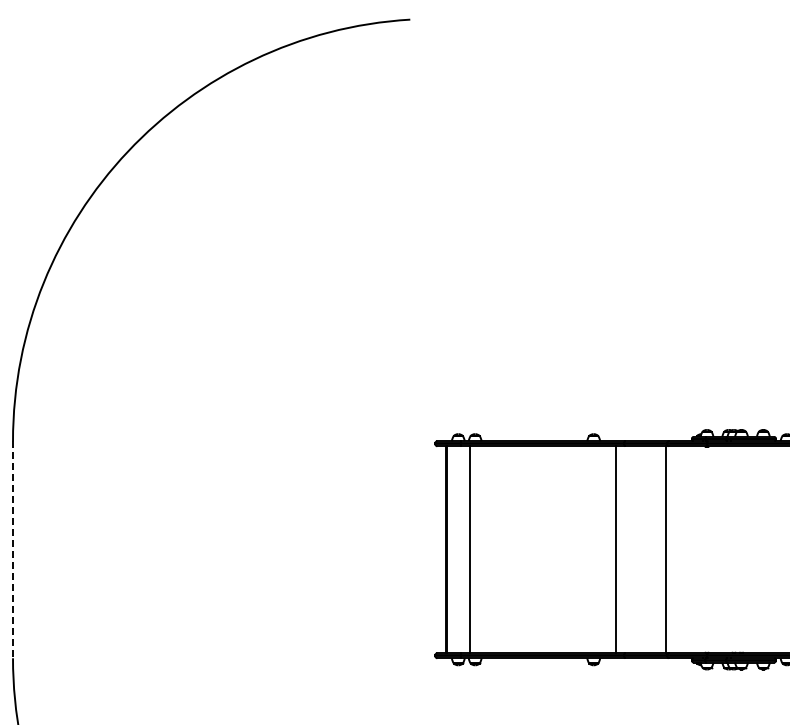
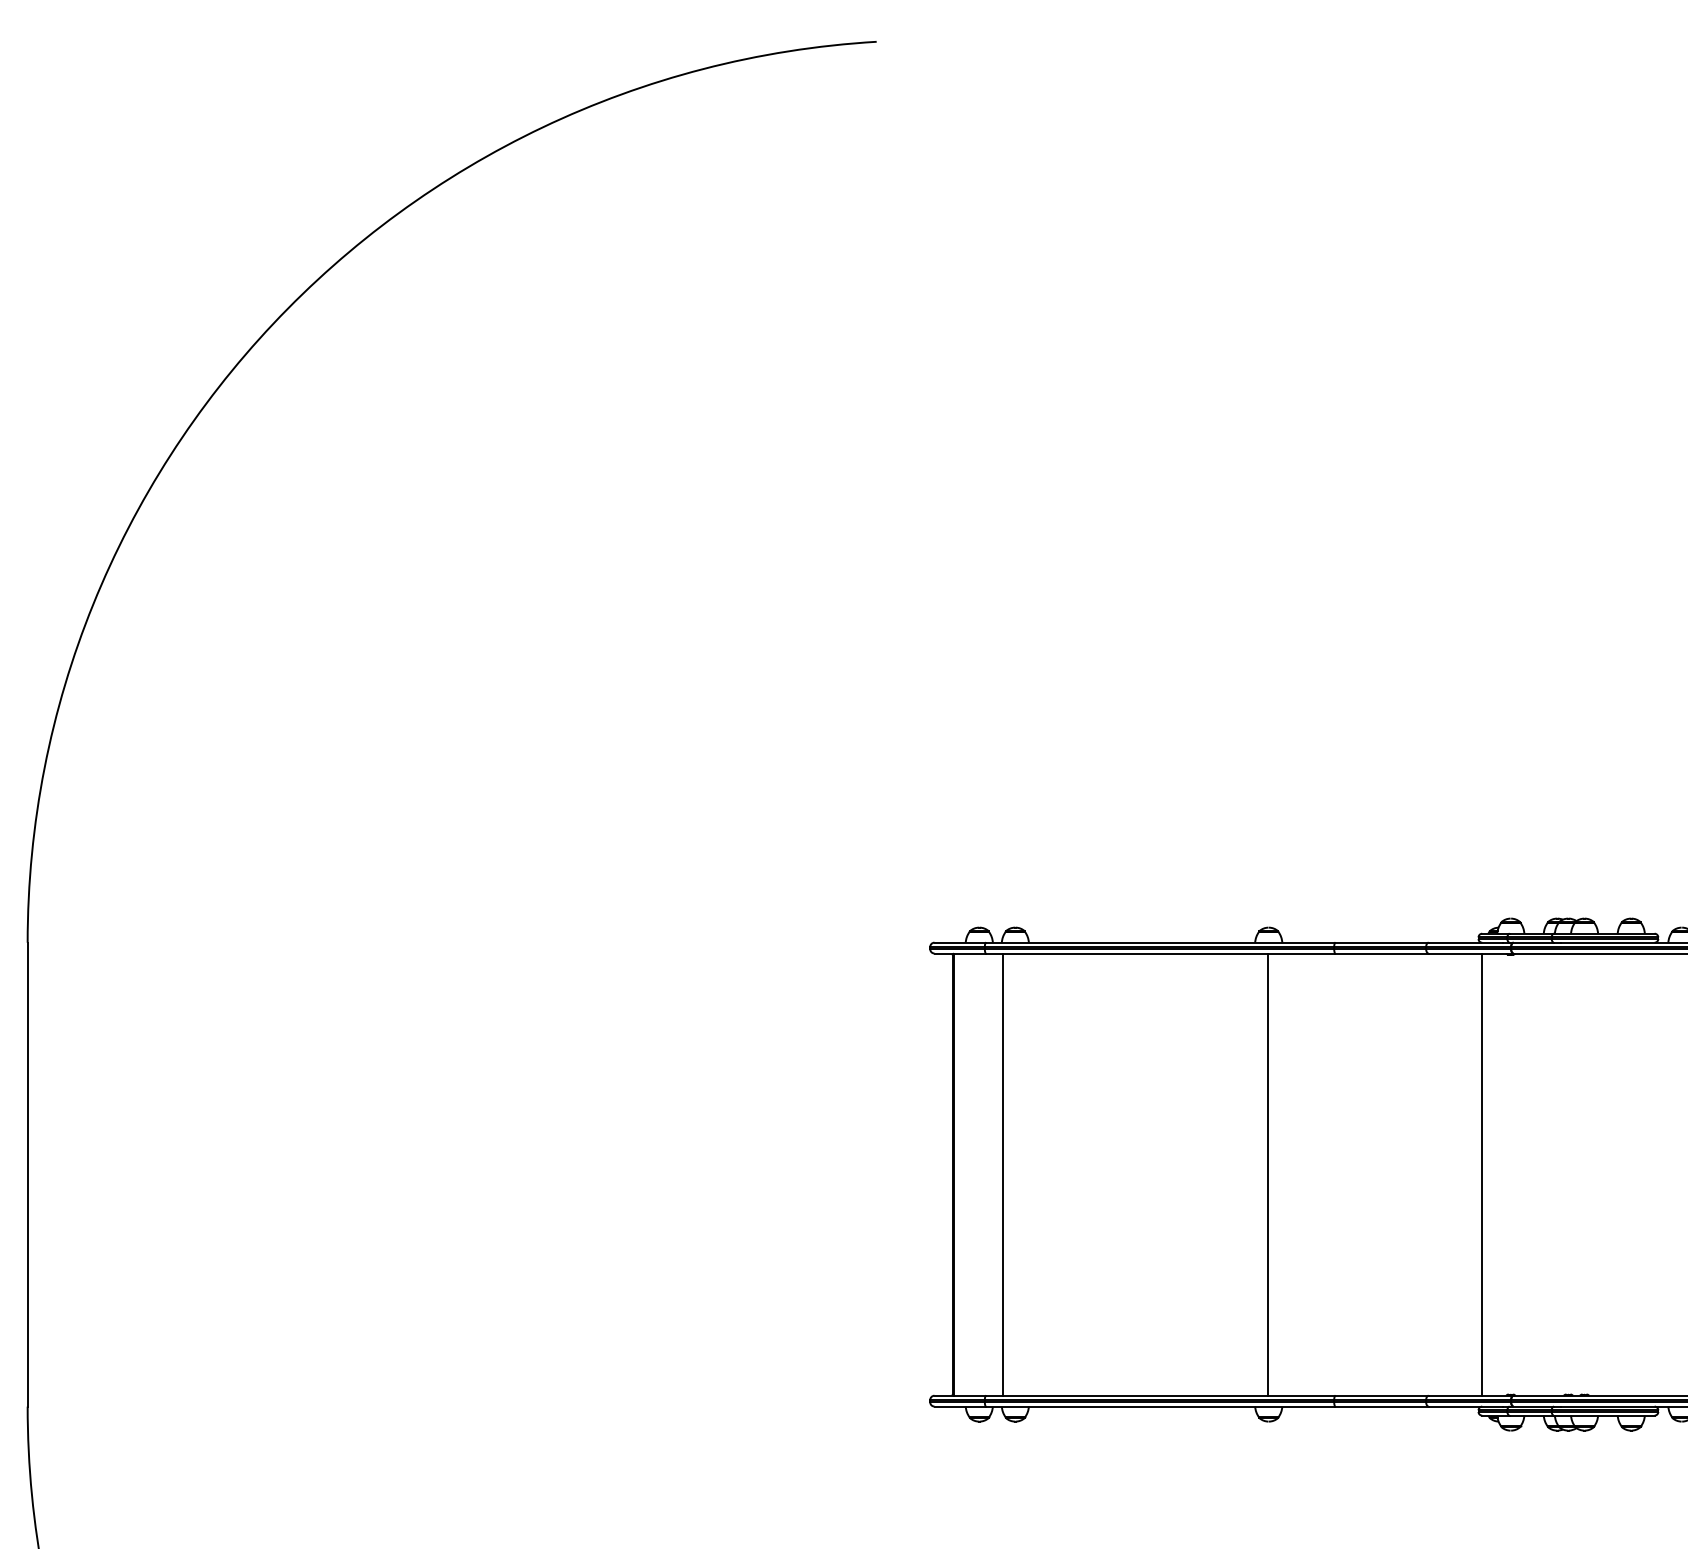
line: (13, 549) -> (28, 1174), dashed -> solid
line: (616, 549) -> (1268, 1174), moved
line: (665, 549) -> (1481, 1174), moved

